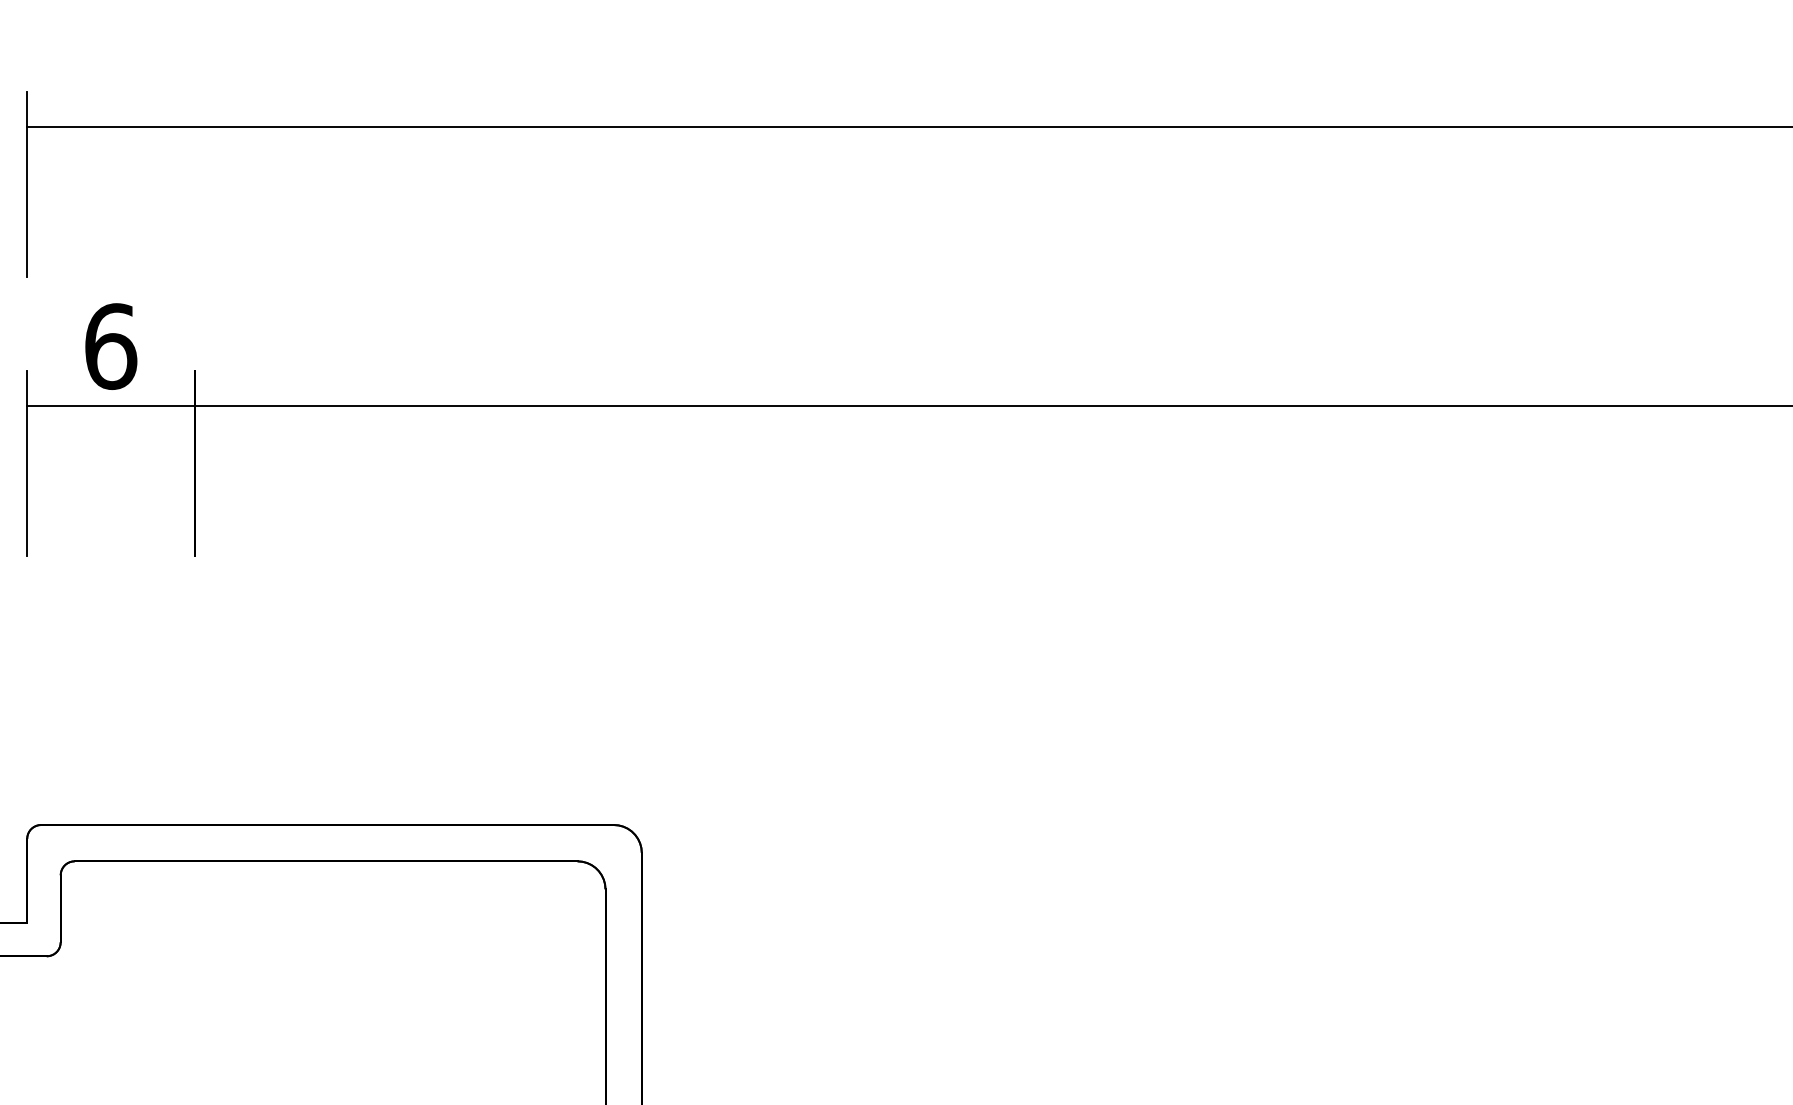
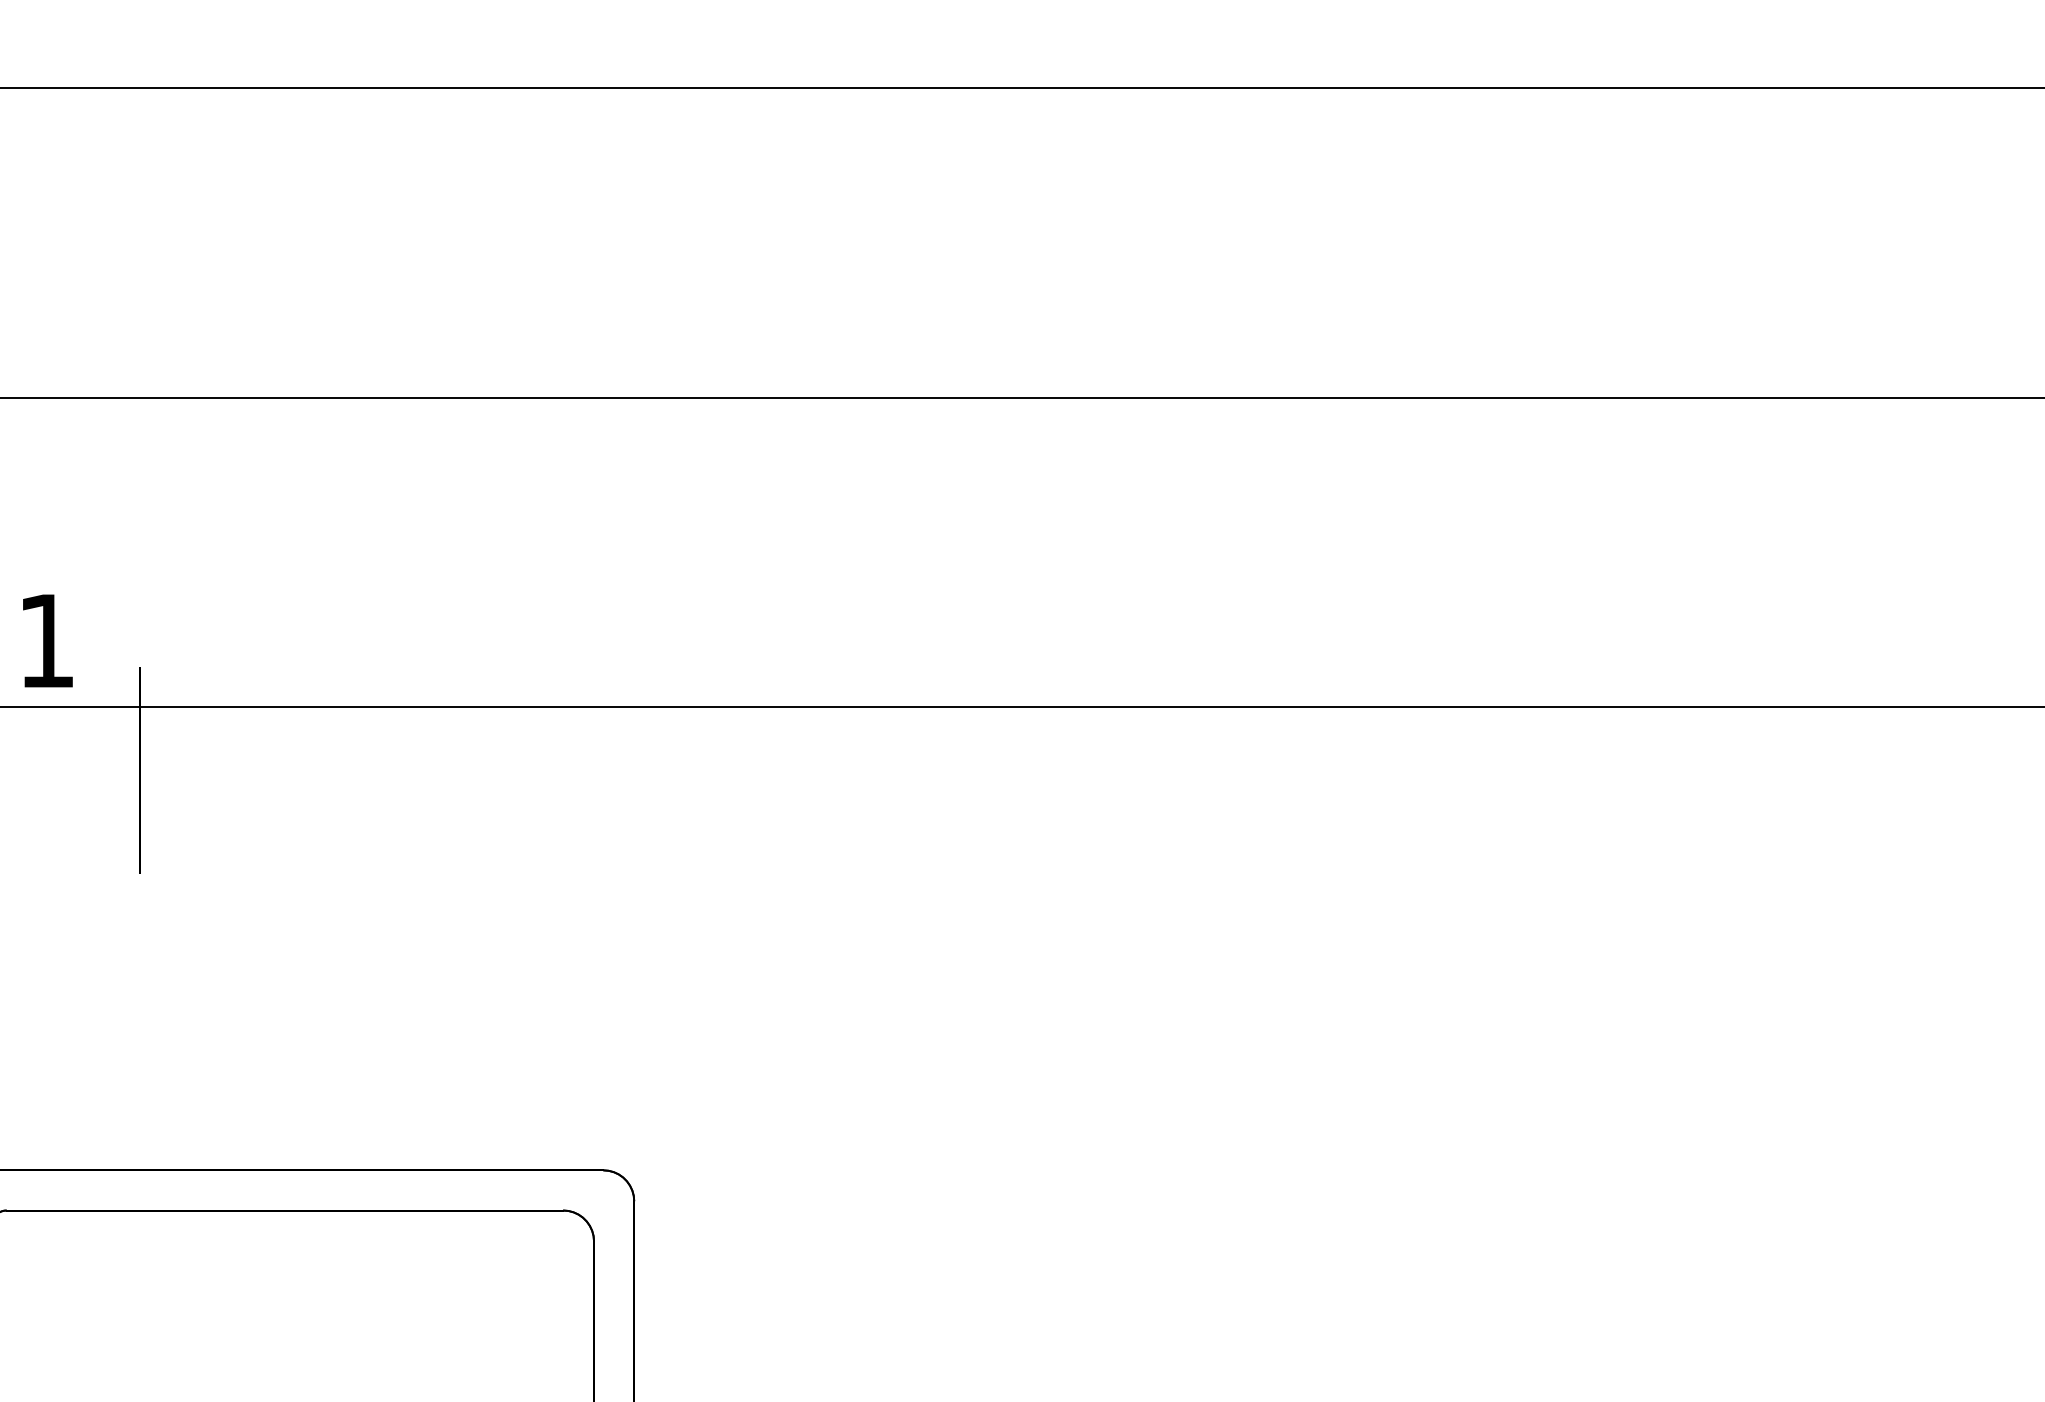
text: (111, 347) -> (47, 641), 6 -> 1

